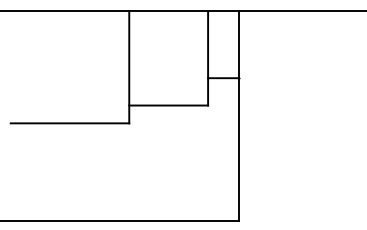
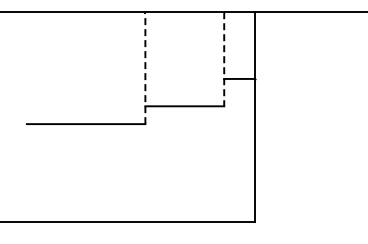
line: (208, 58) -> (224, 59), solid -> dashed
line: (129, 67) -> (145, 68), solid -> dashed

